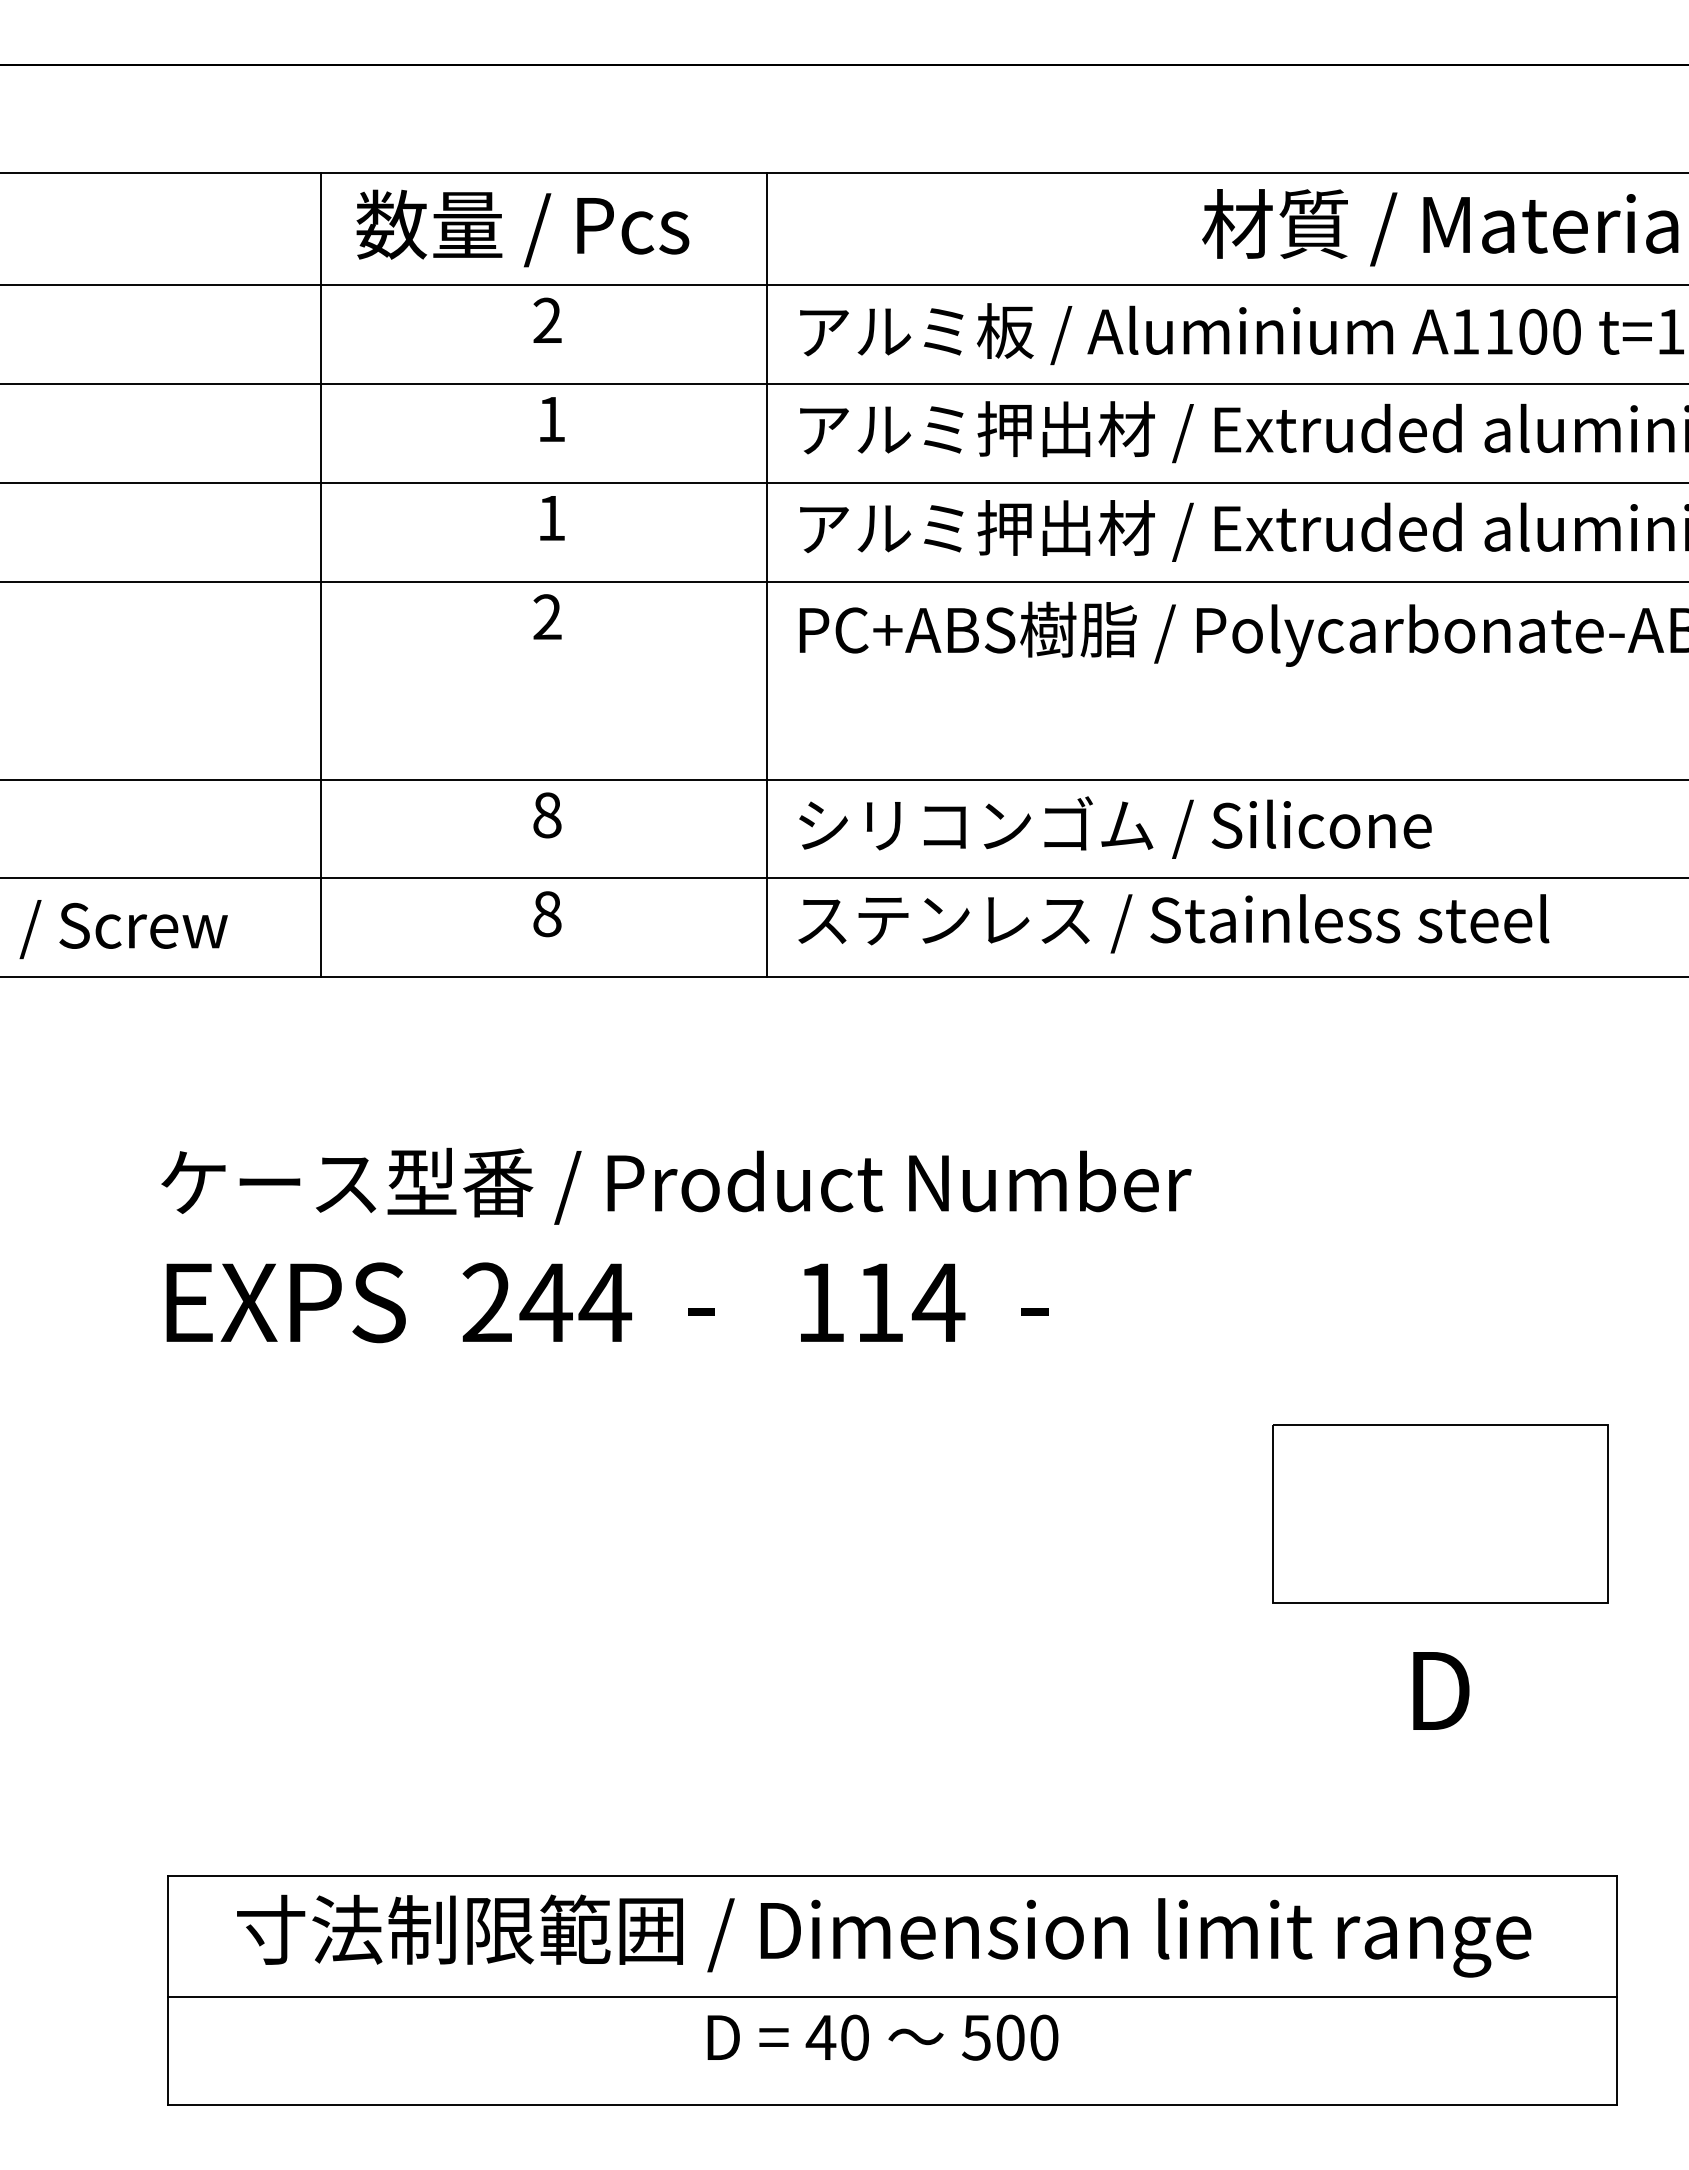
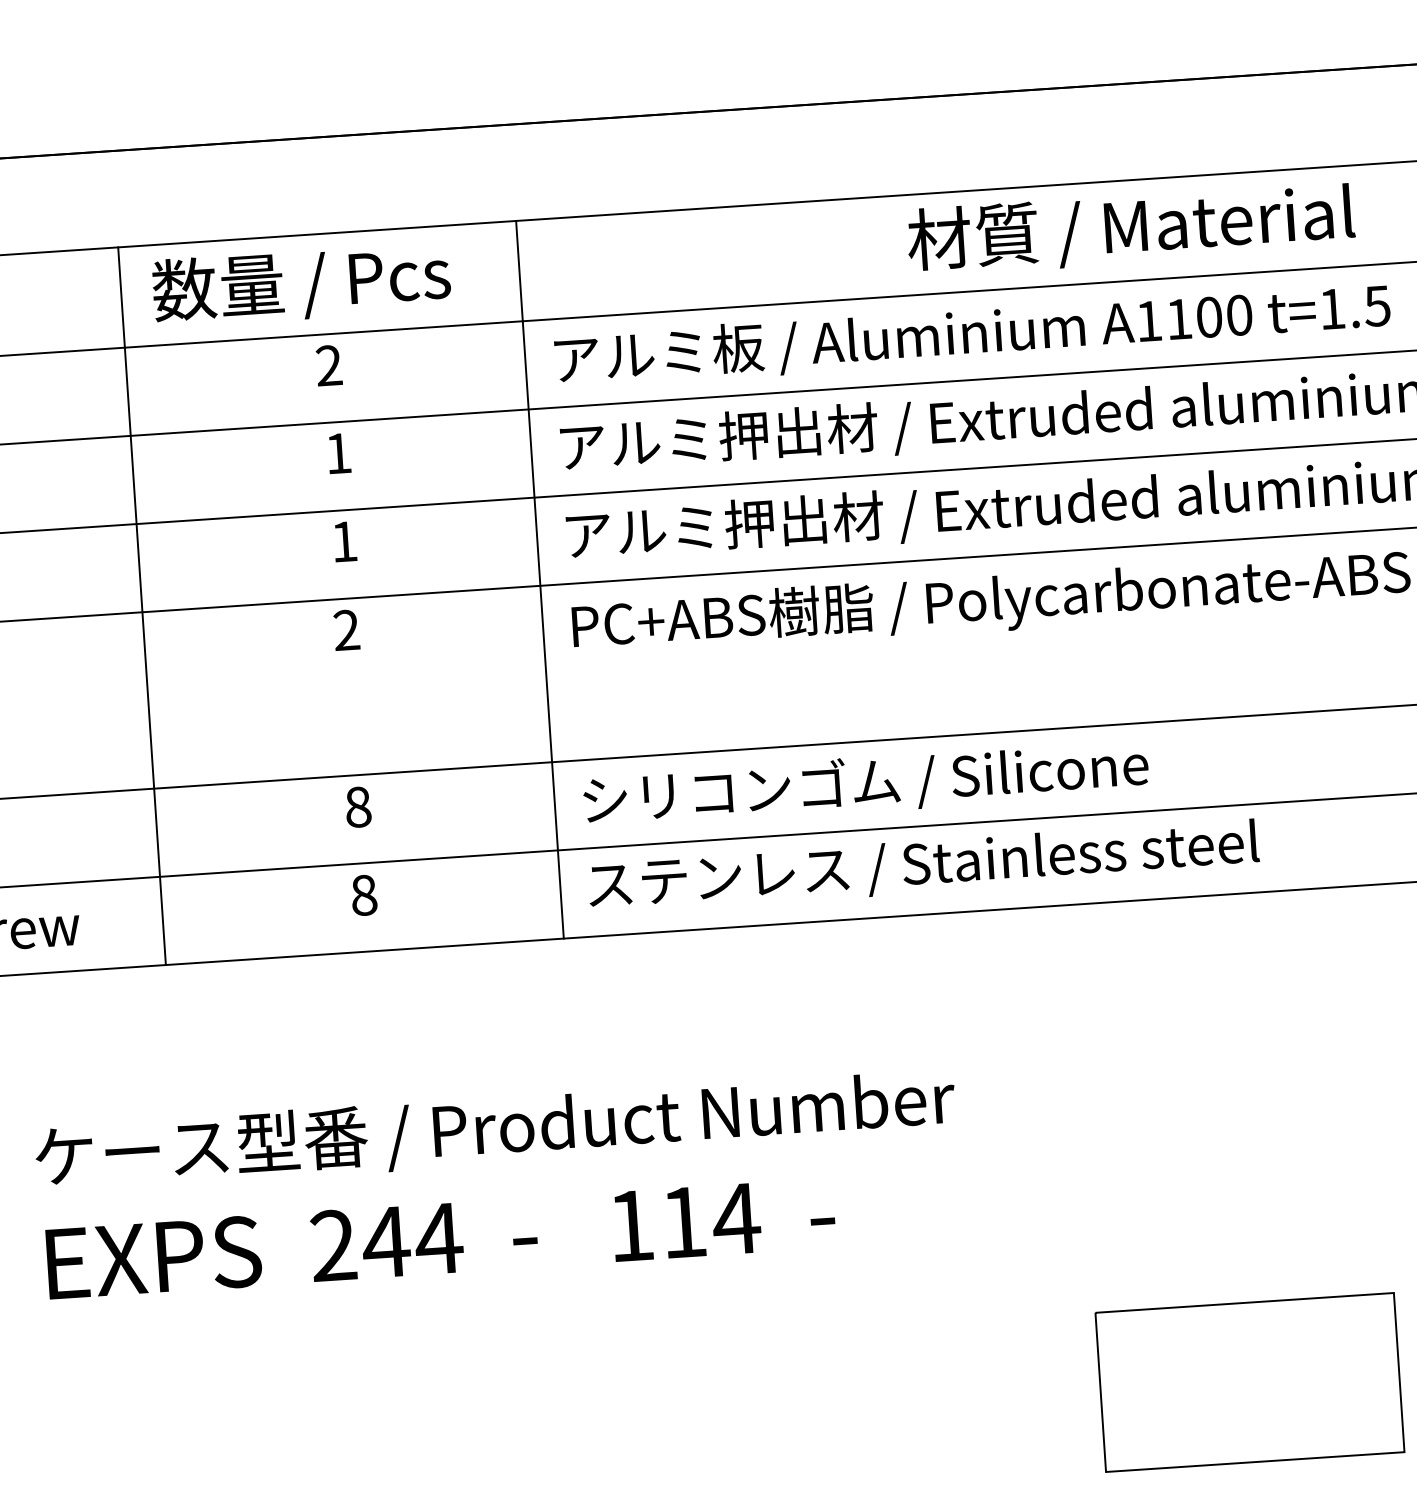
part: (1440, 1513) -> (1249, 1381), moved

